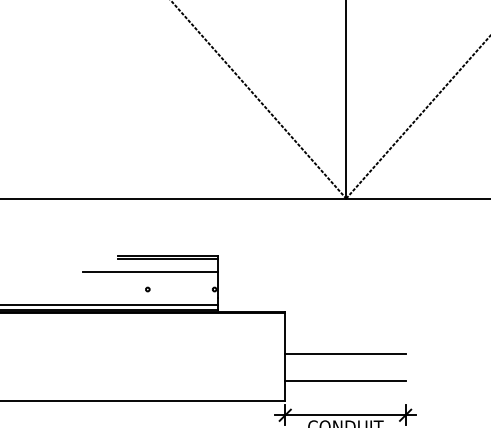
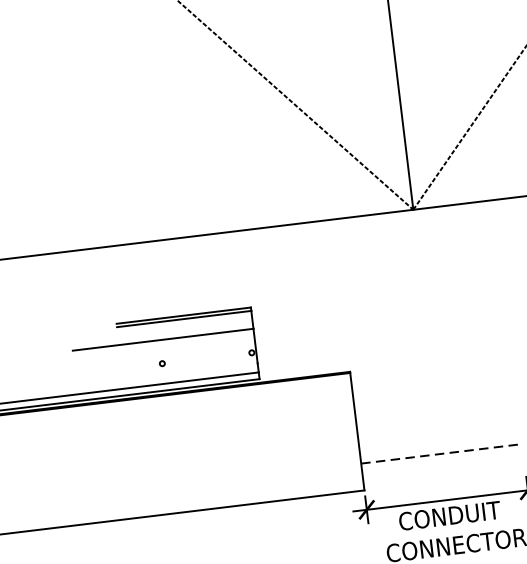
line: (345, 354) -> (437, 418), removed
line: (345, 380) -> (441, 453), solid -> dashed

